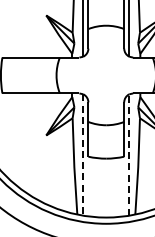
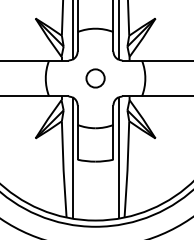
part: (106, 75) -> (95, 78), added
line: (83, 155) -> (72, 158), dashed -> solid
line: (129, 155) -> (118, 158), dashed -> solid

